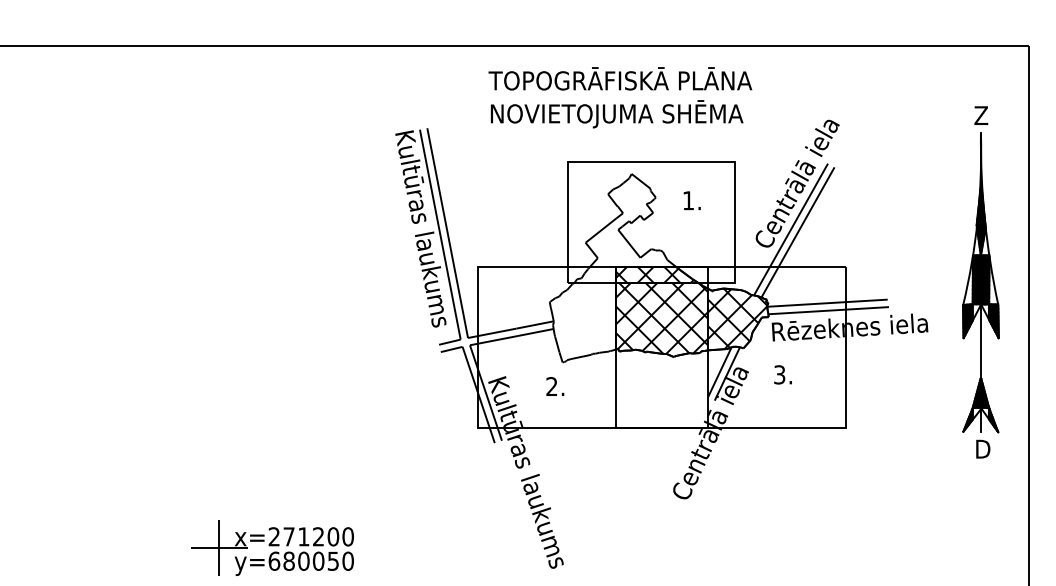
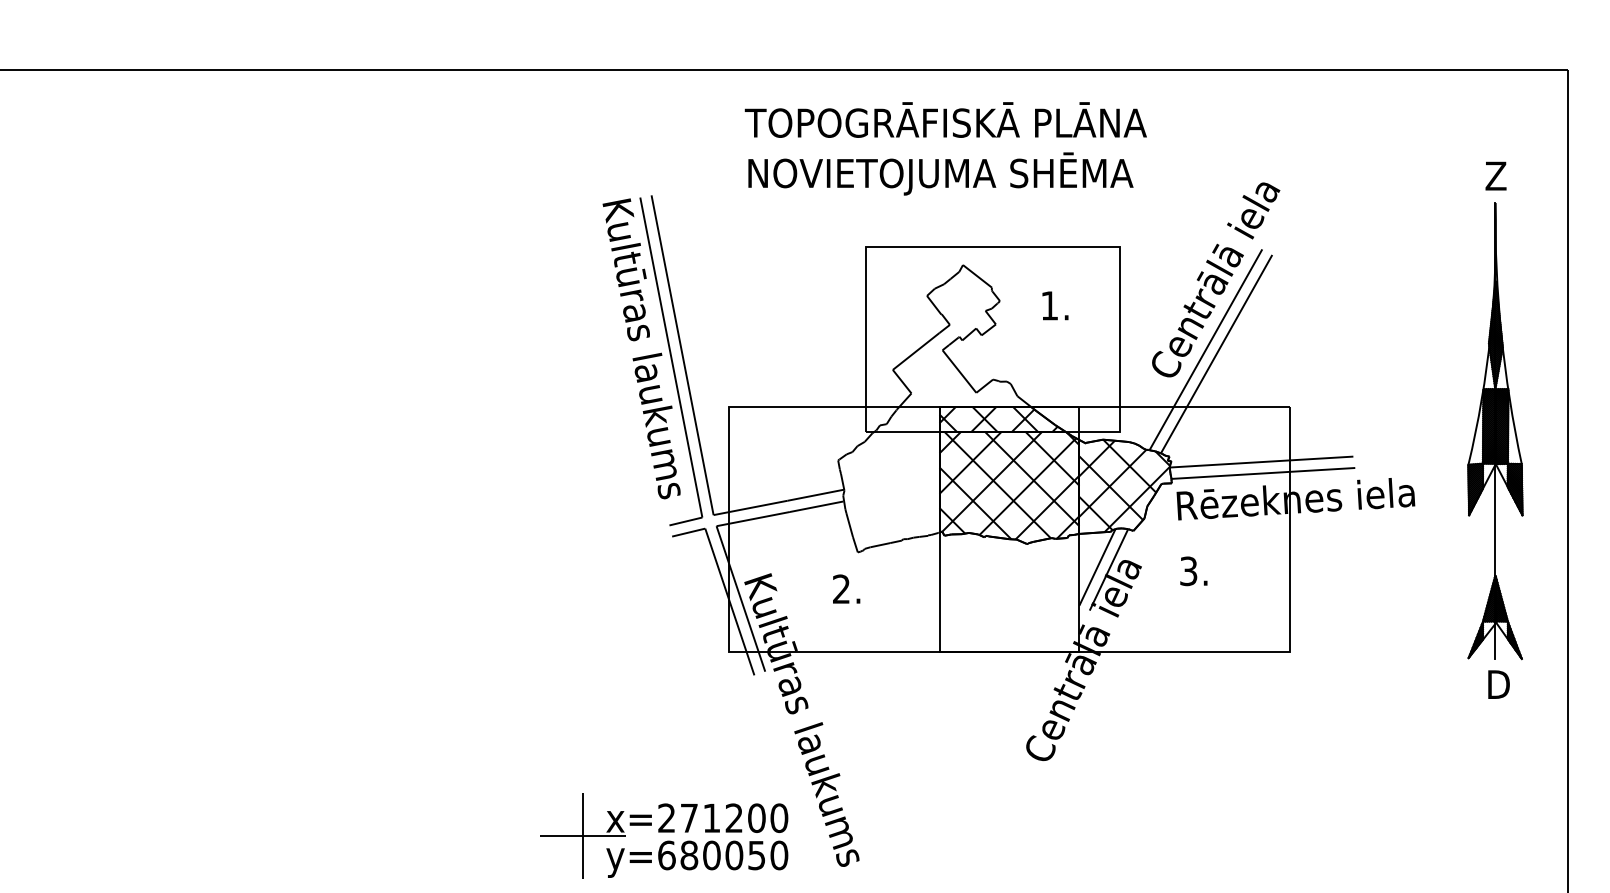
part: (272, 547) -> (663, 834), moved

